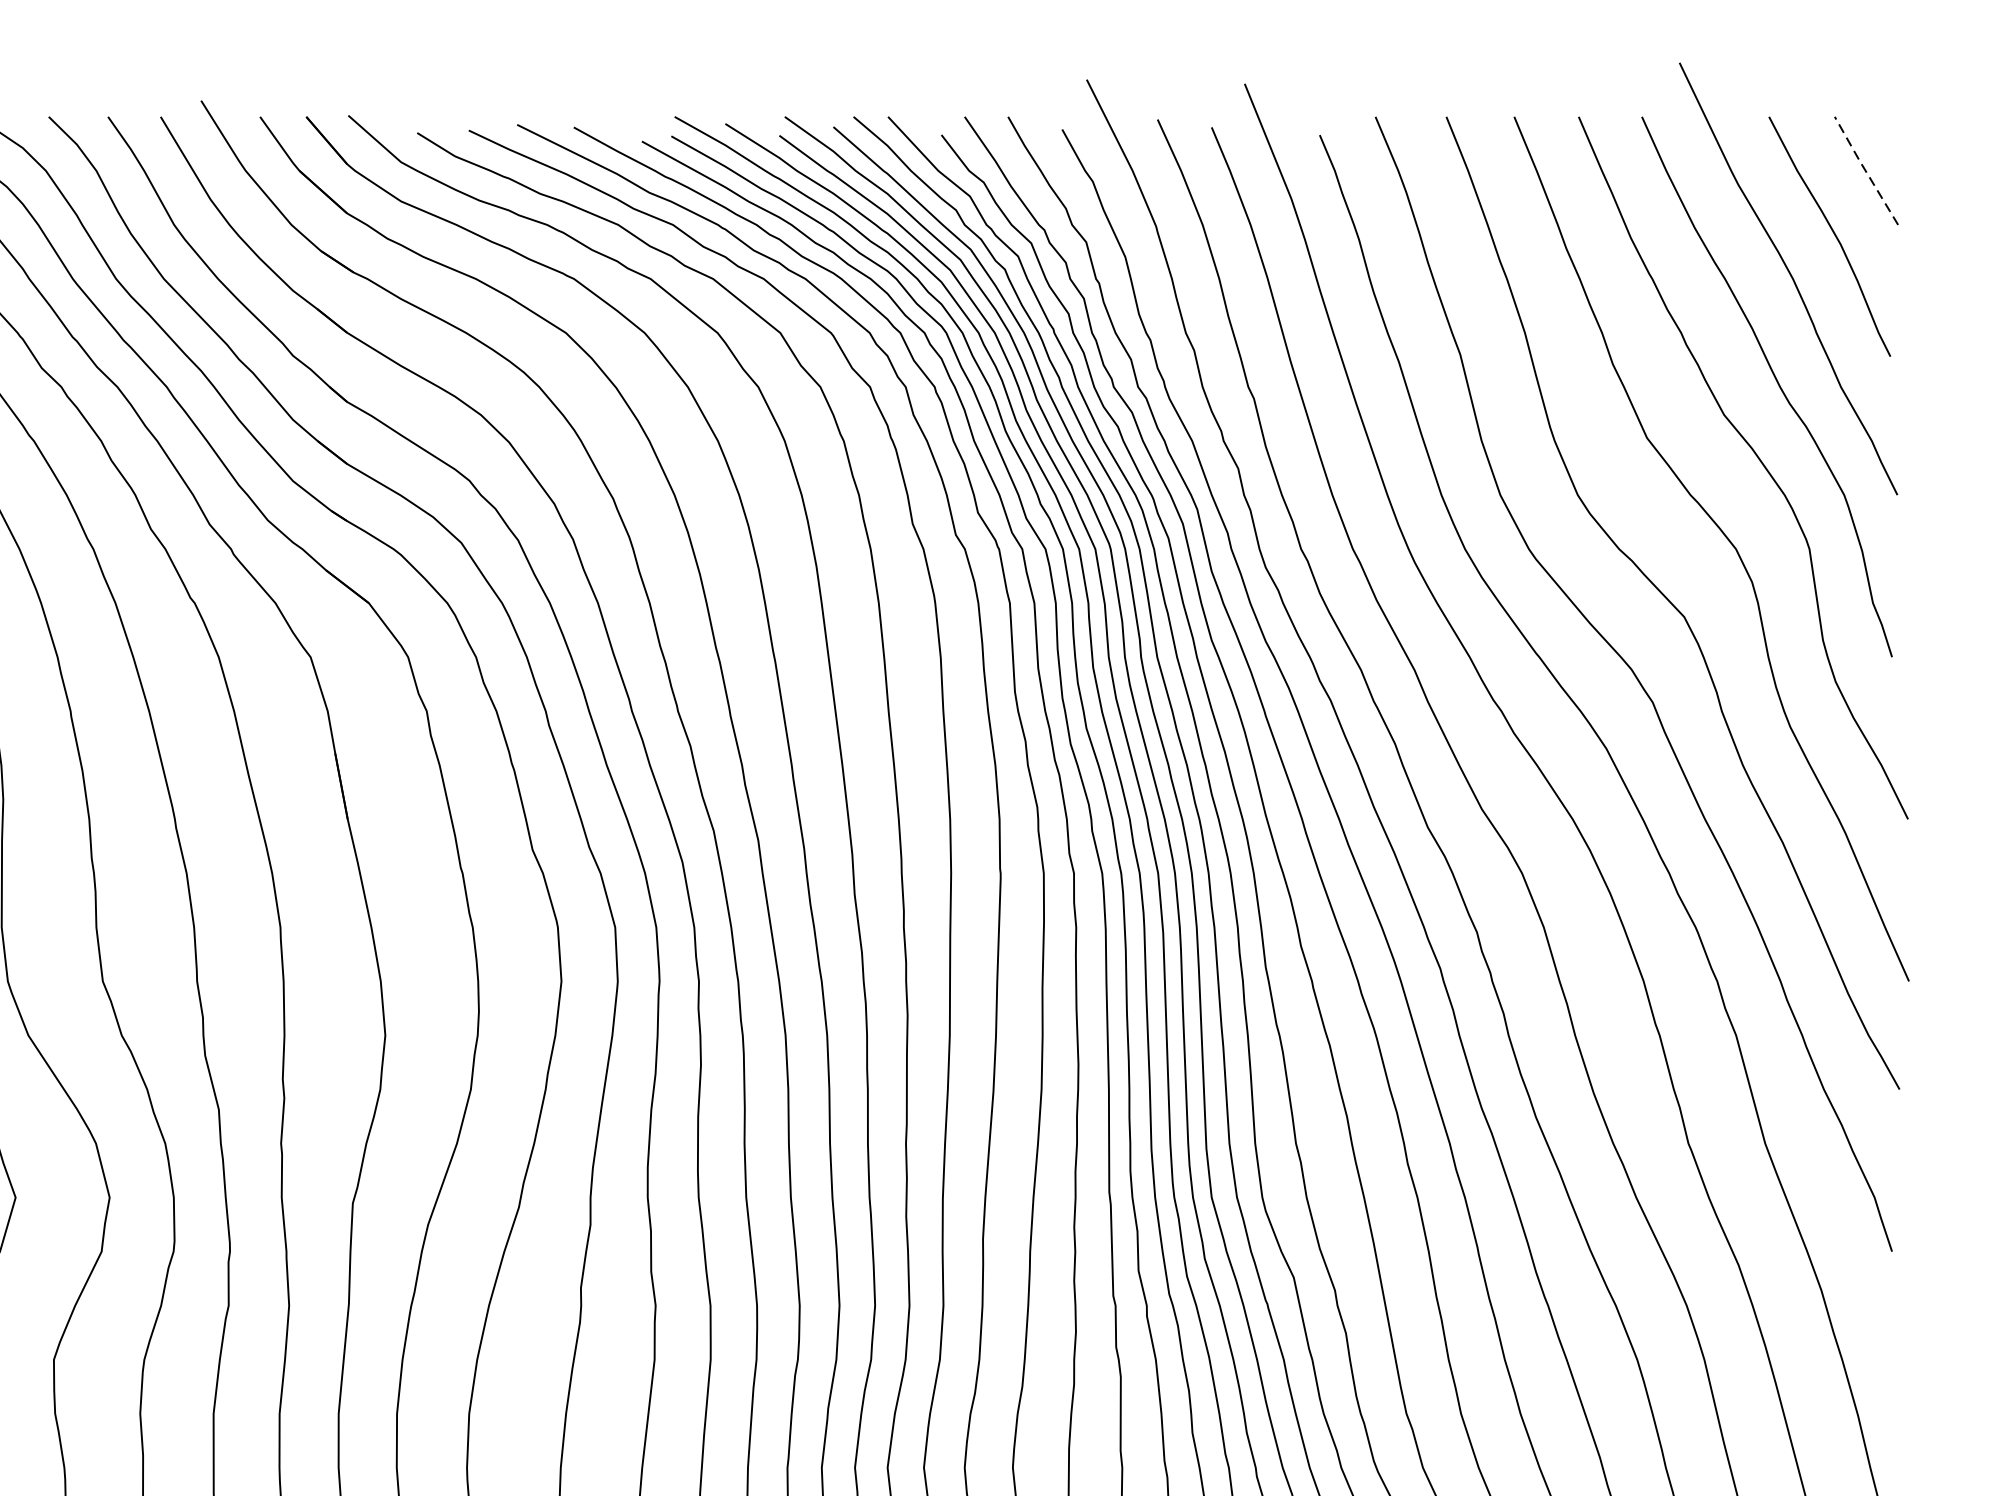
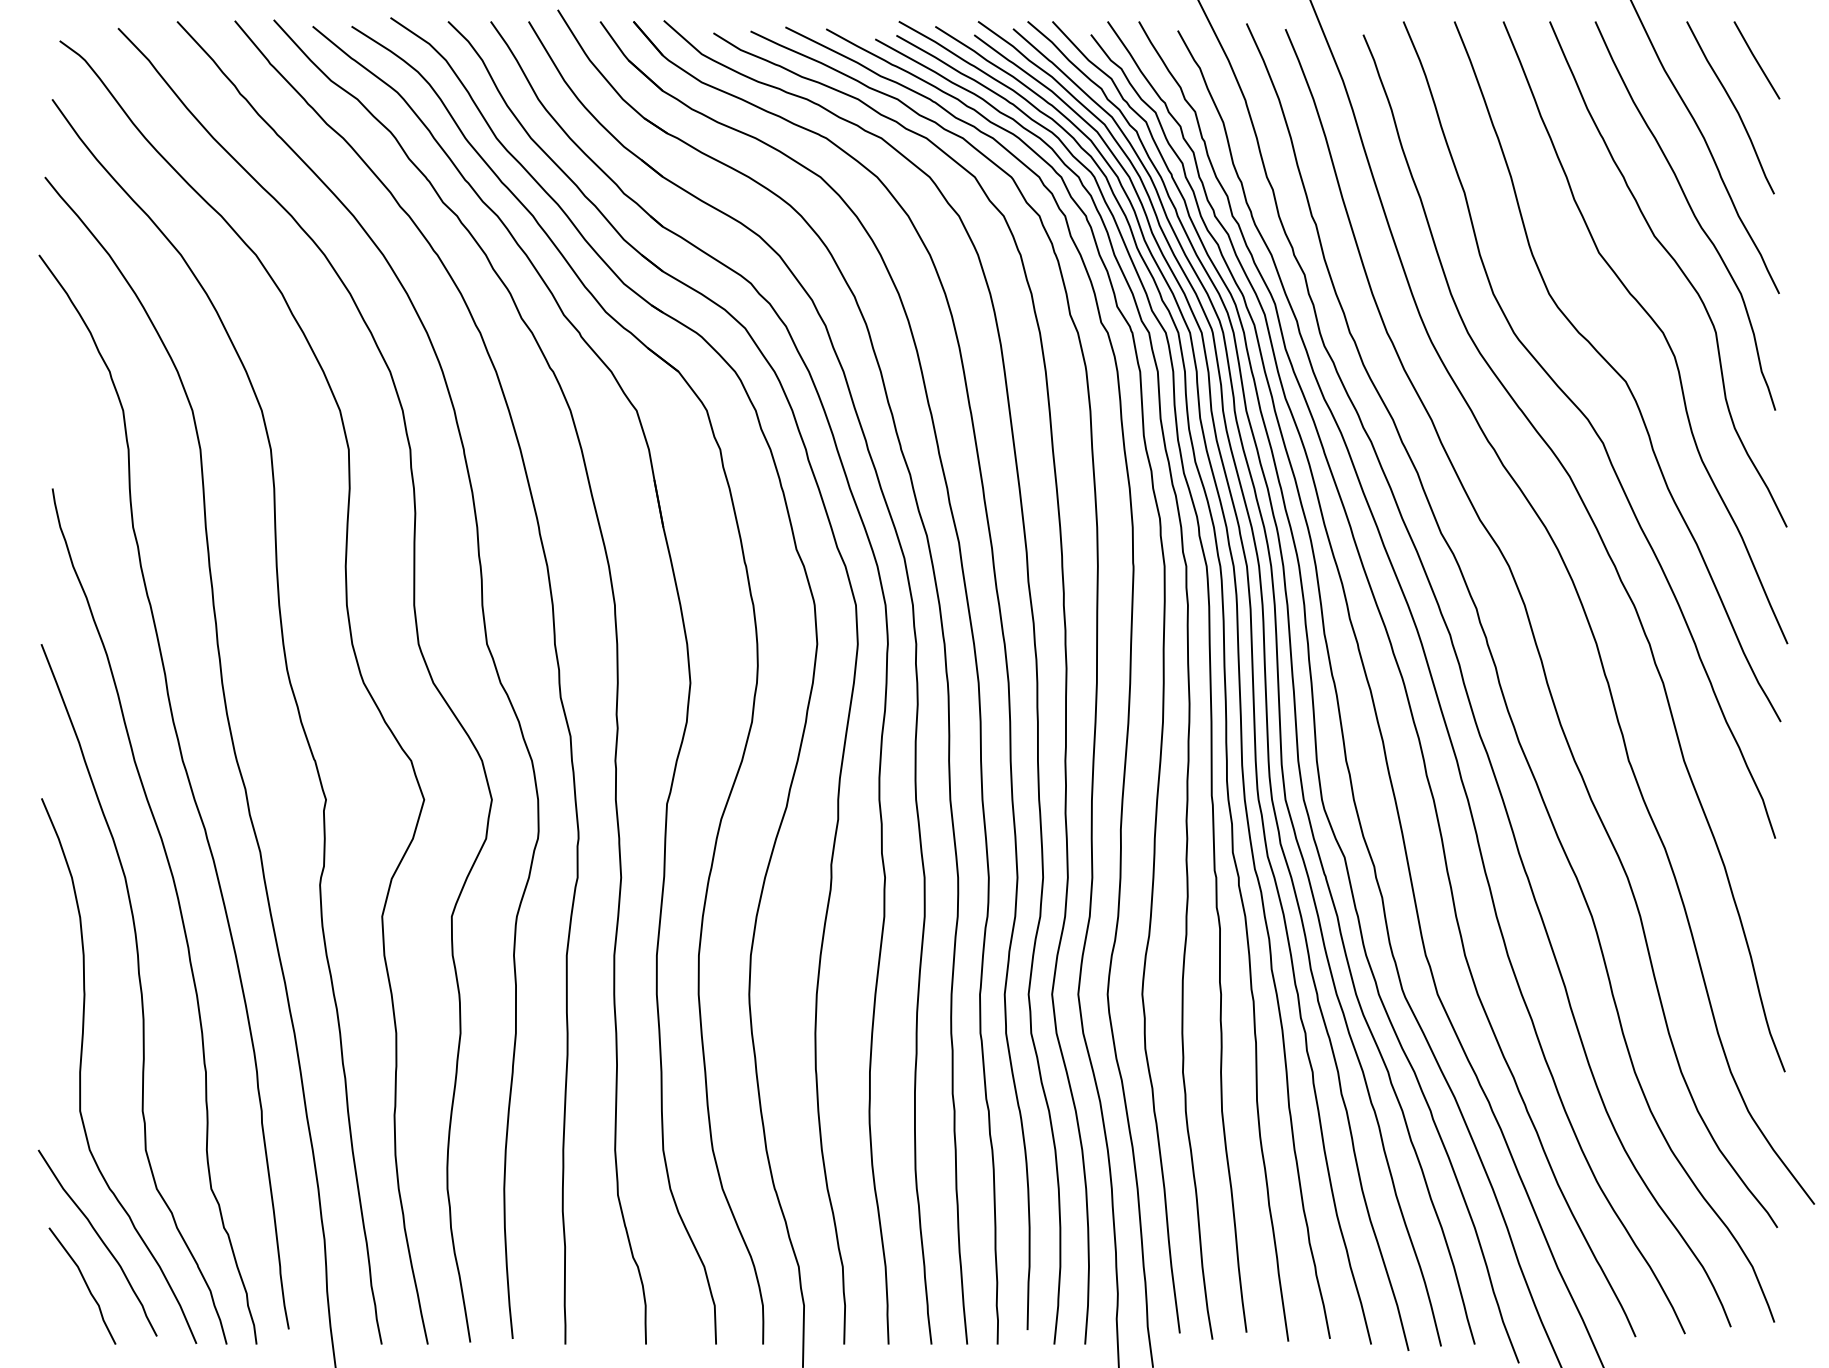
line: (1865, 169) -> (1756, 59), dashed -> solid

